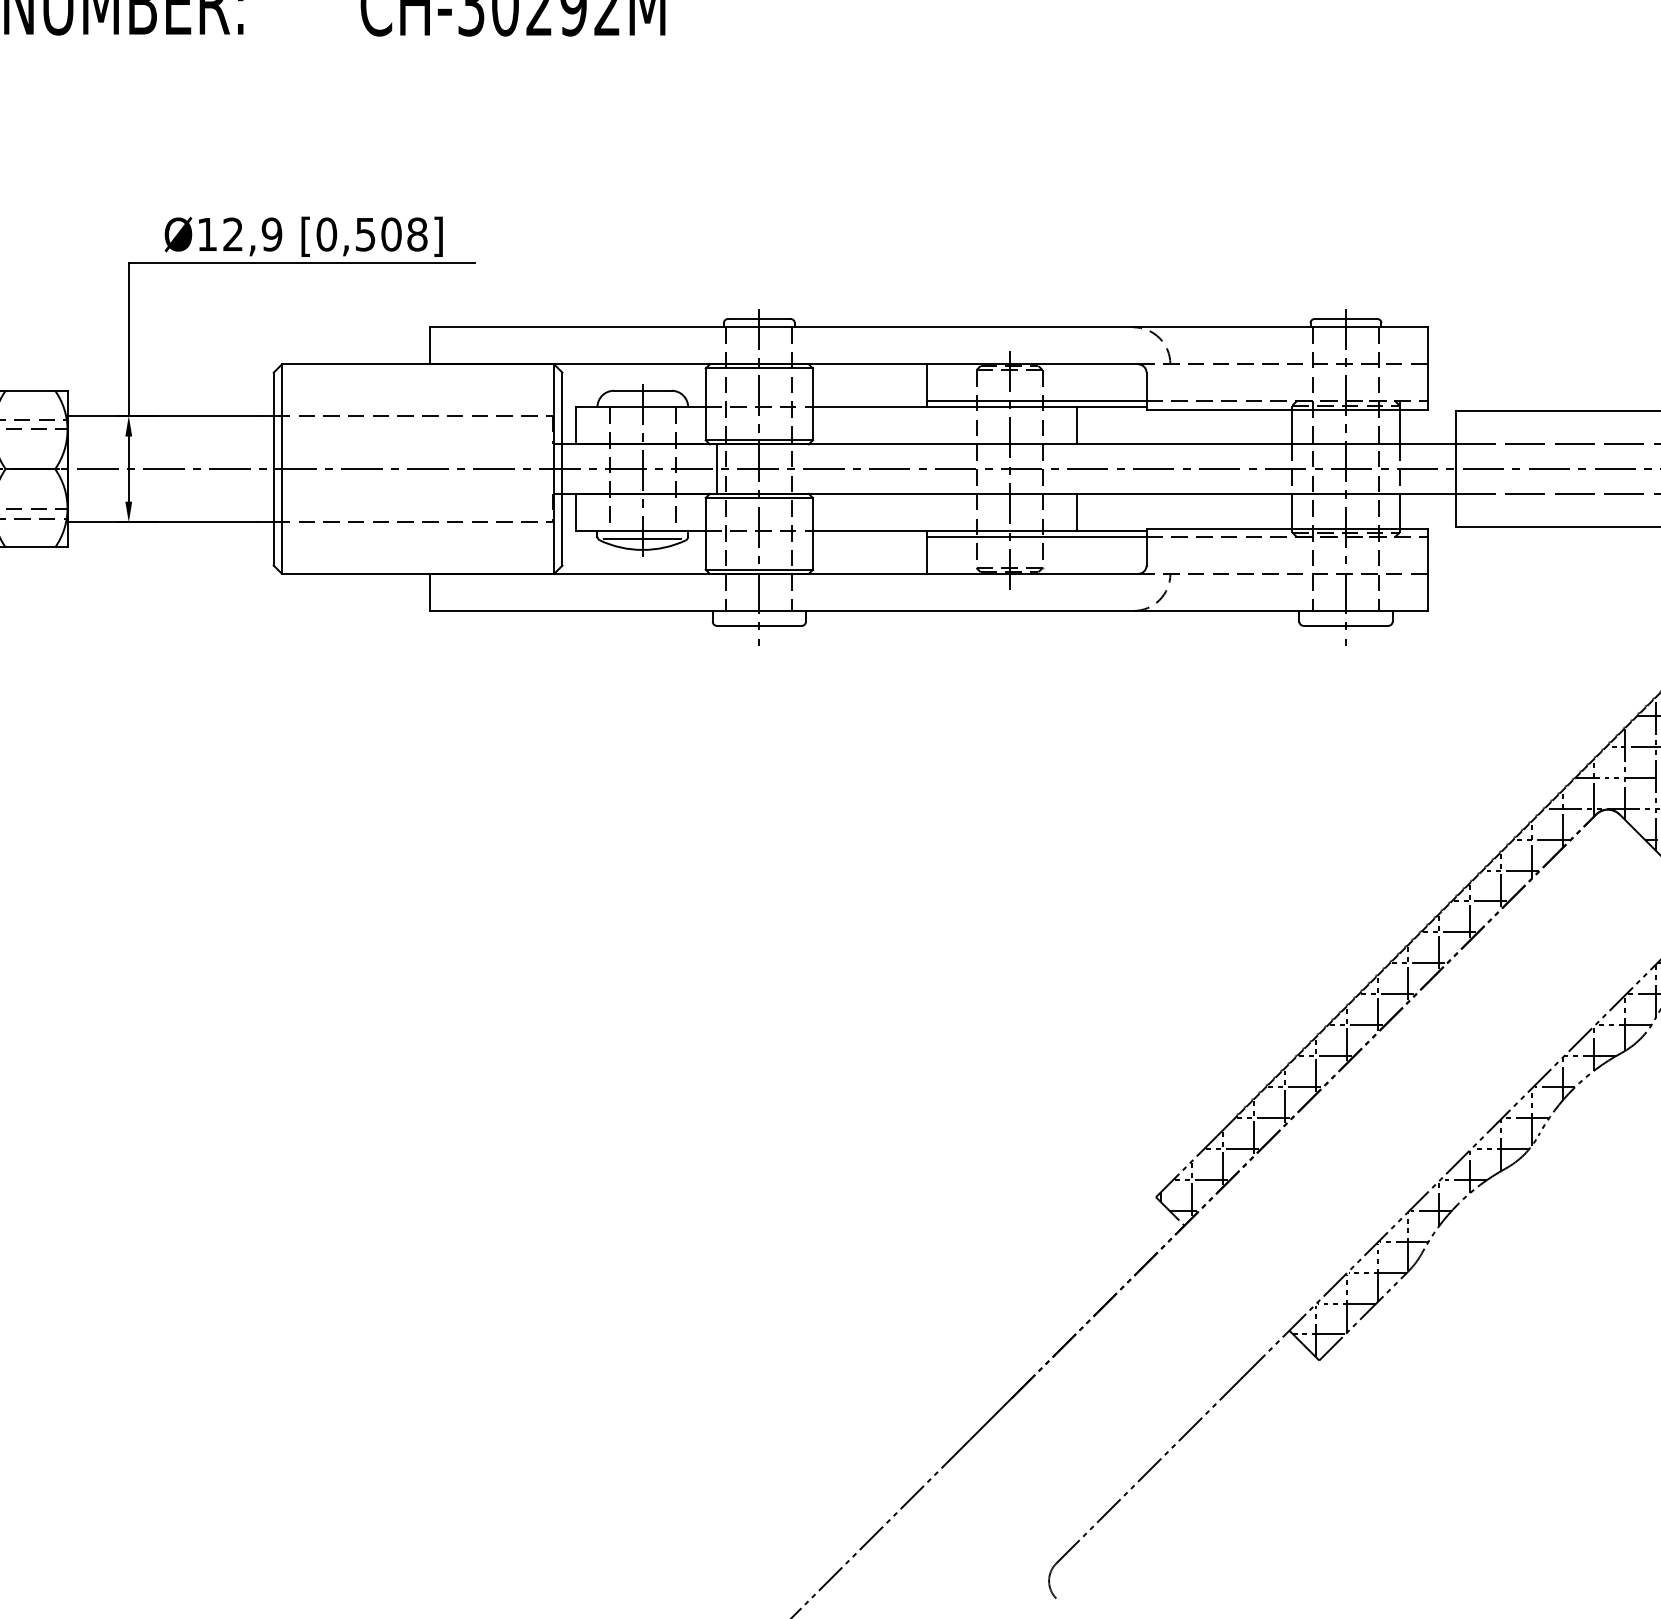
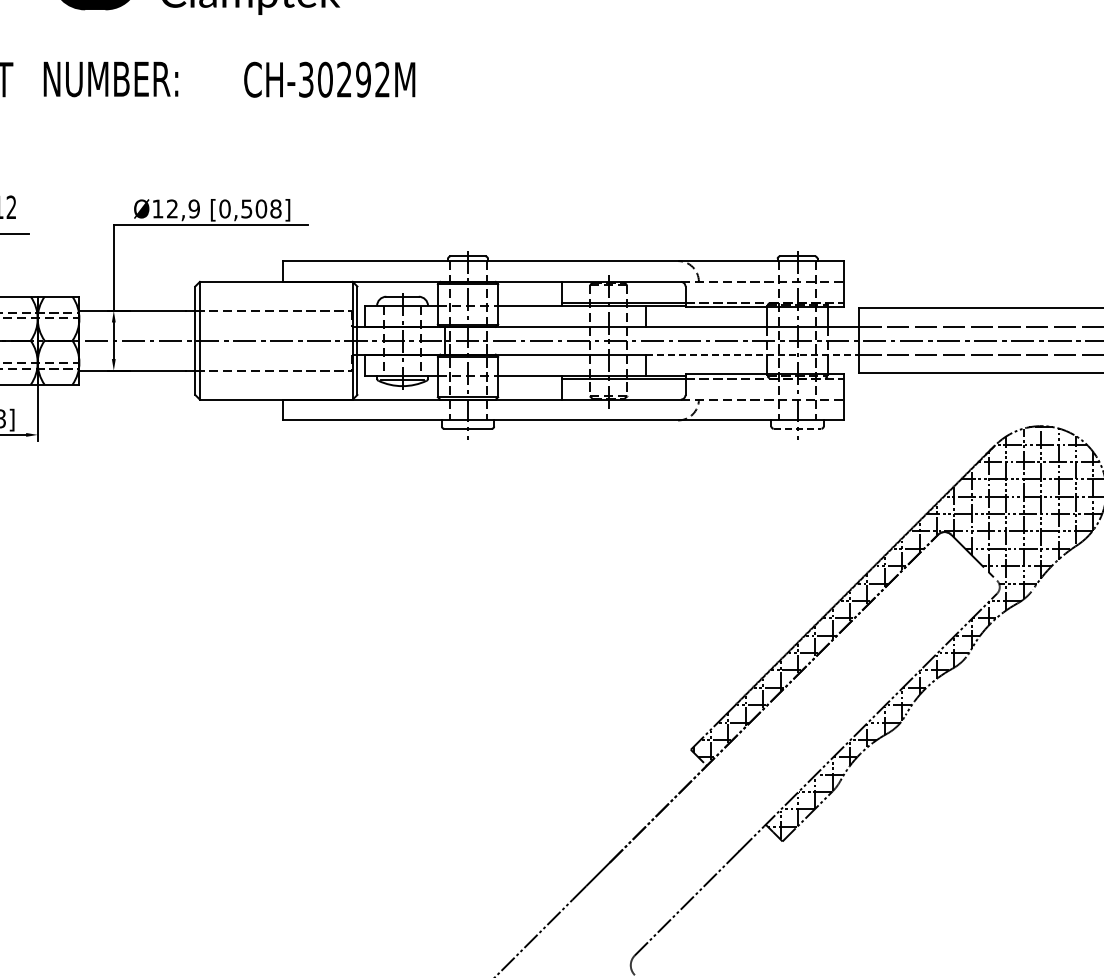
line: (1267, 493) -> (753, 354), solid -> dashed
line: (1345, 625) -> (797, 428), solid -> dashed

